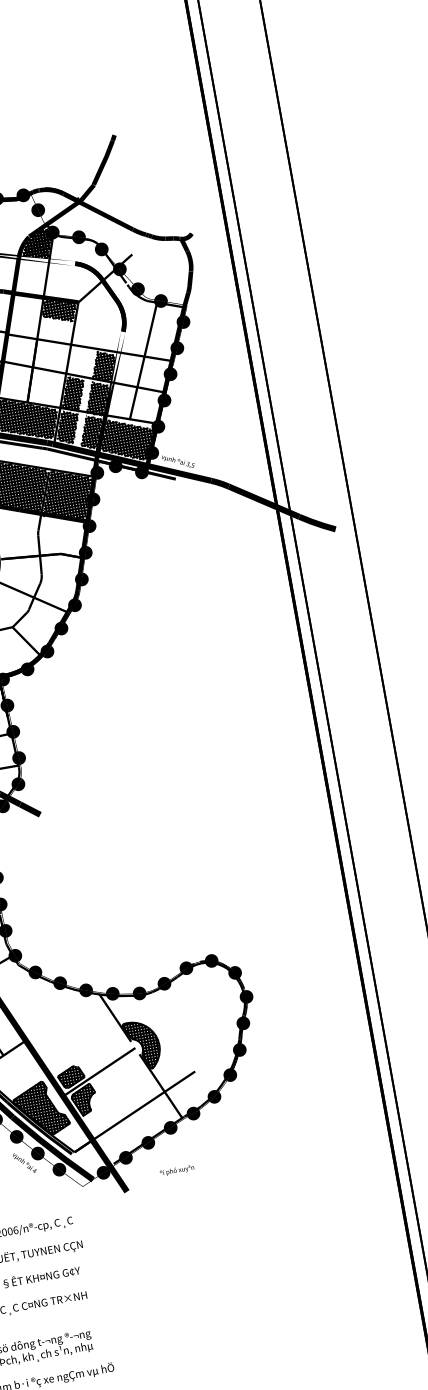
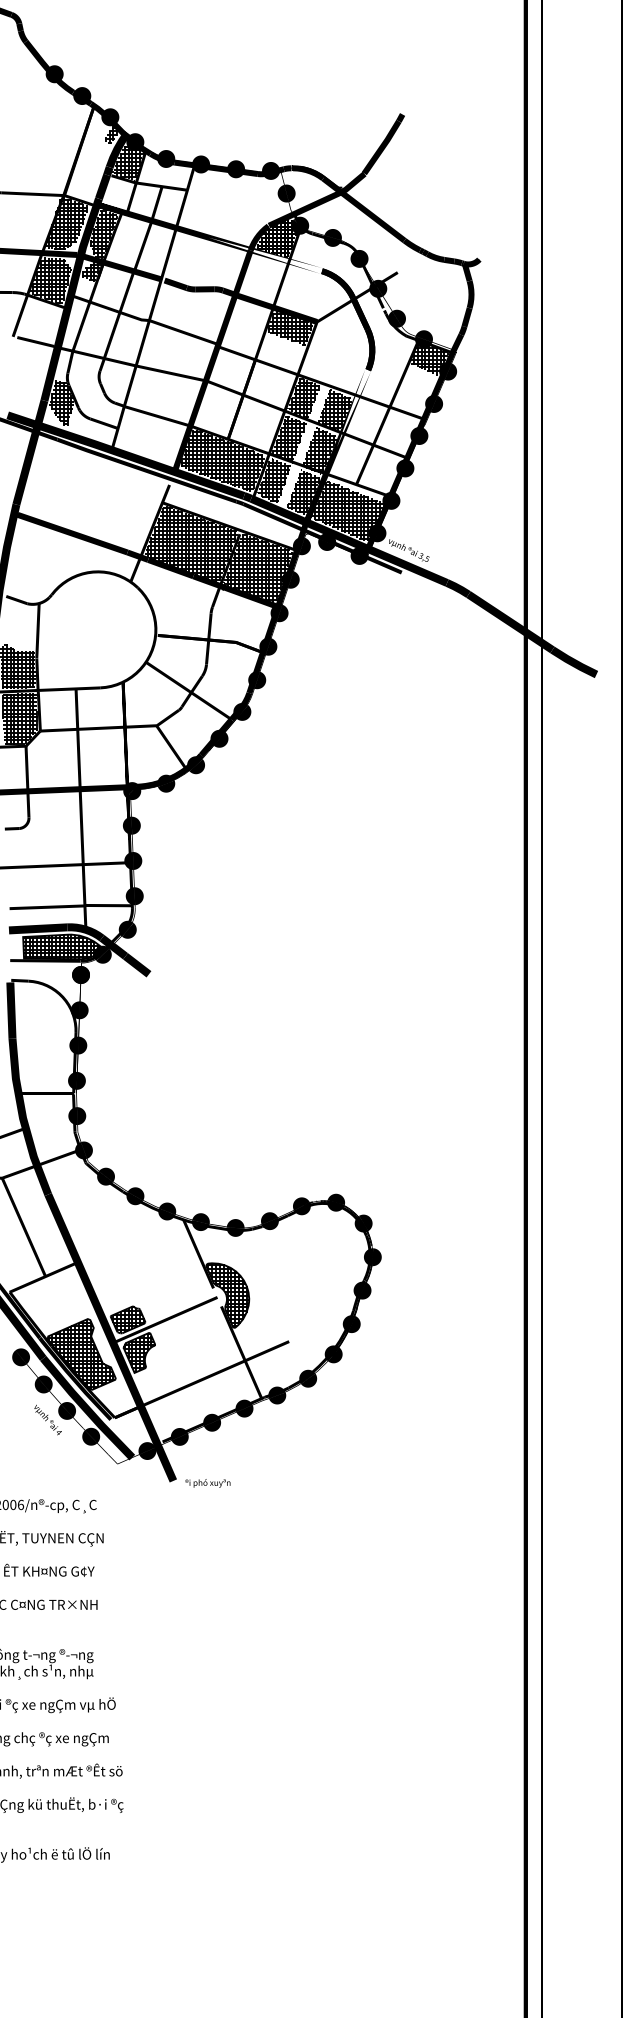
hatch: (167, 314) -> (429, 358), added
hatch: (79, 361) -> (304, 398), added
text: (176, 1170) -> (207, 1483), moved

